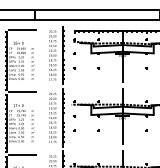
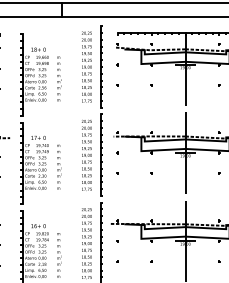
line: (22, 30) -> (43, 31), removed
line: (22, 92) -> (43, 119), removed
line: (22, 154) -> (43, 207), removed

